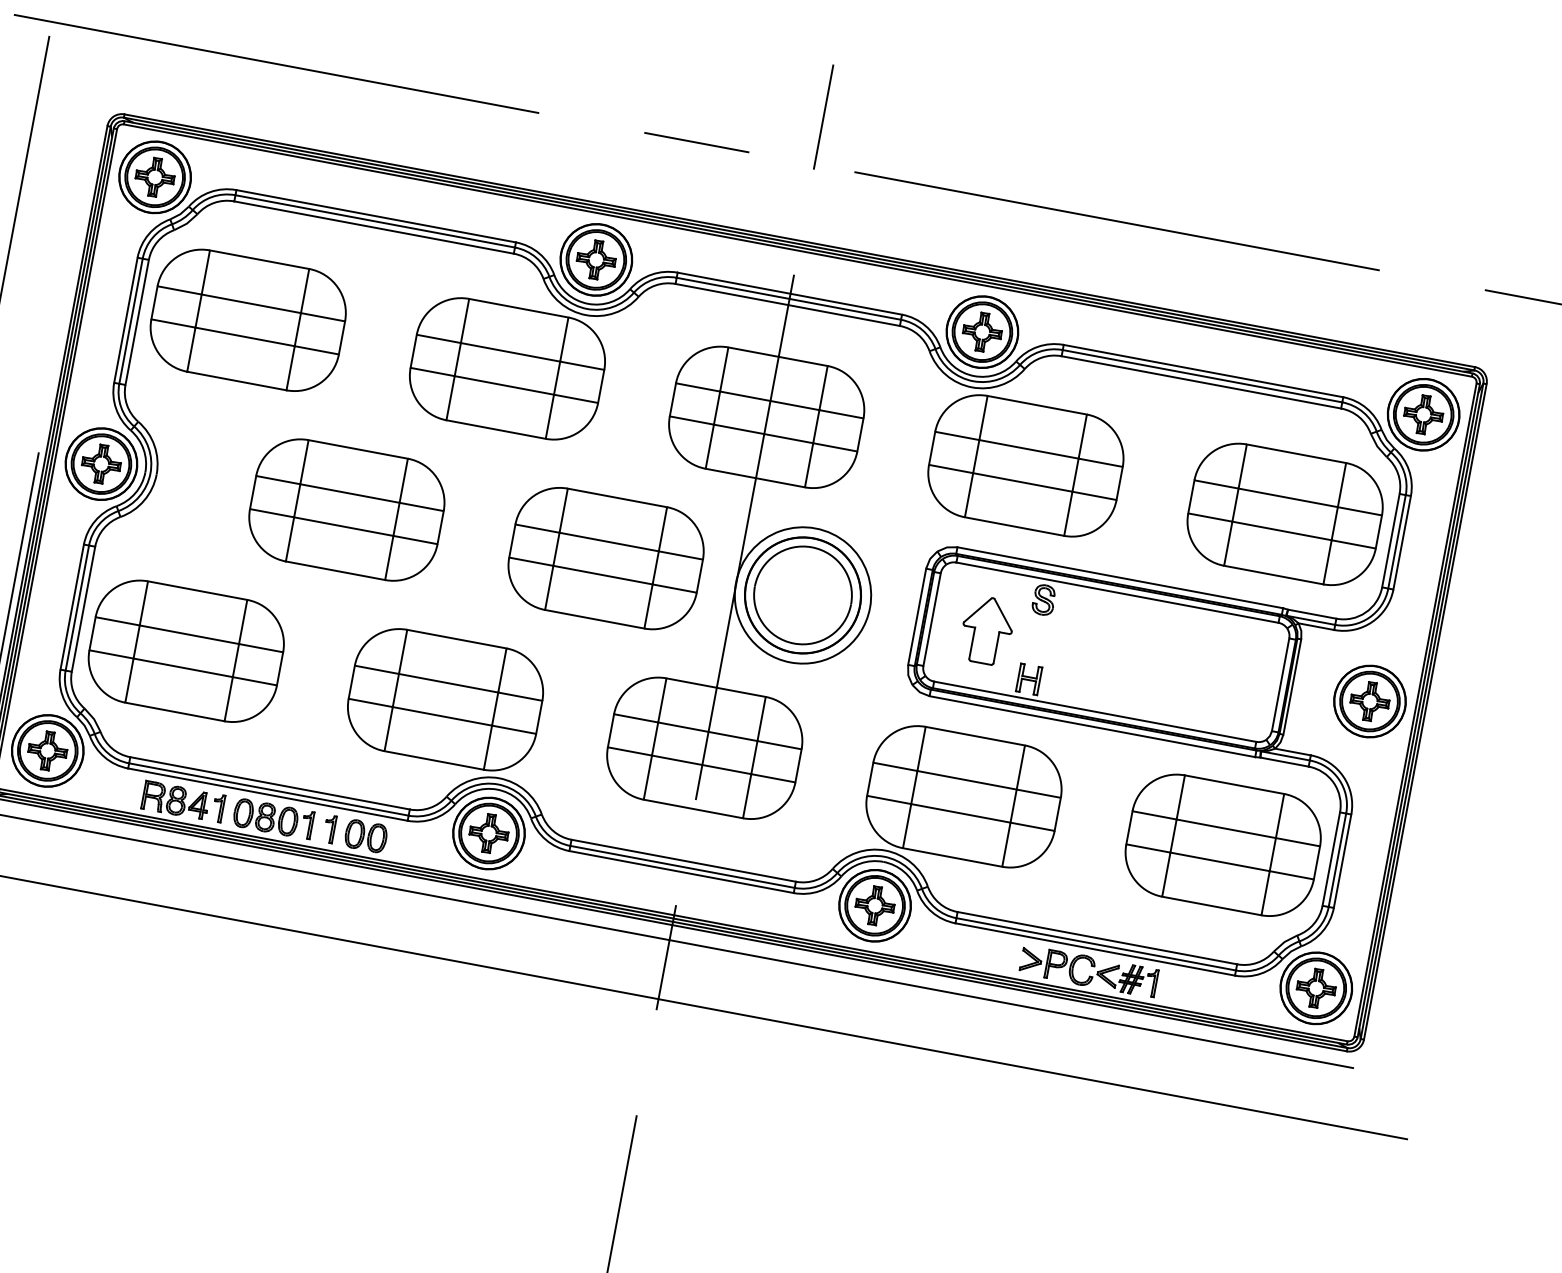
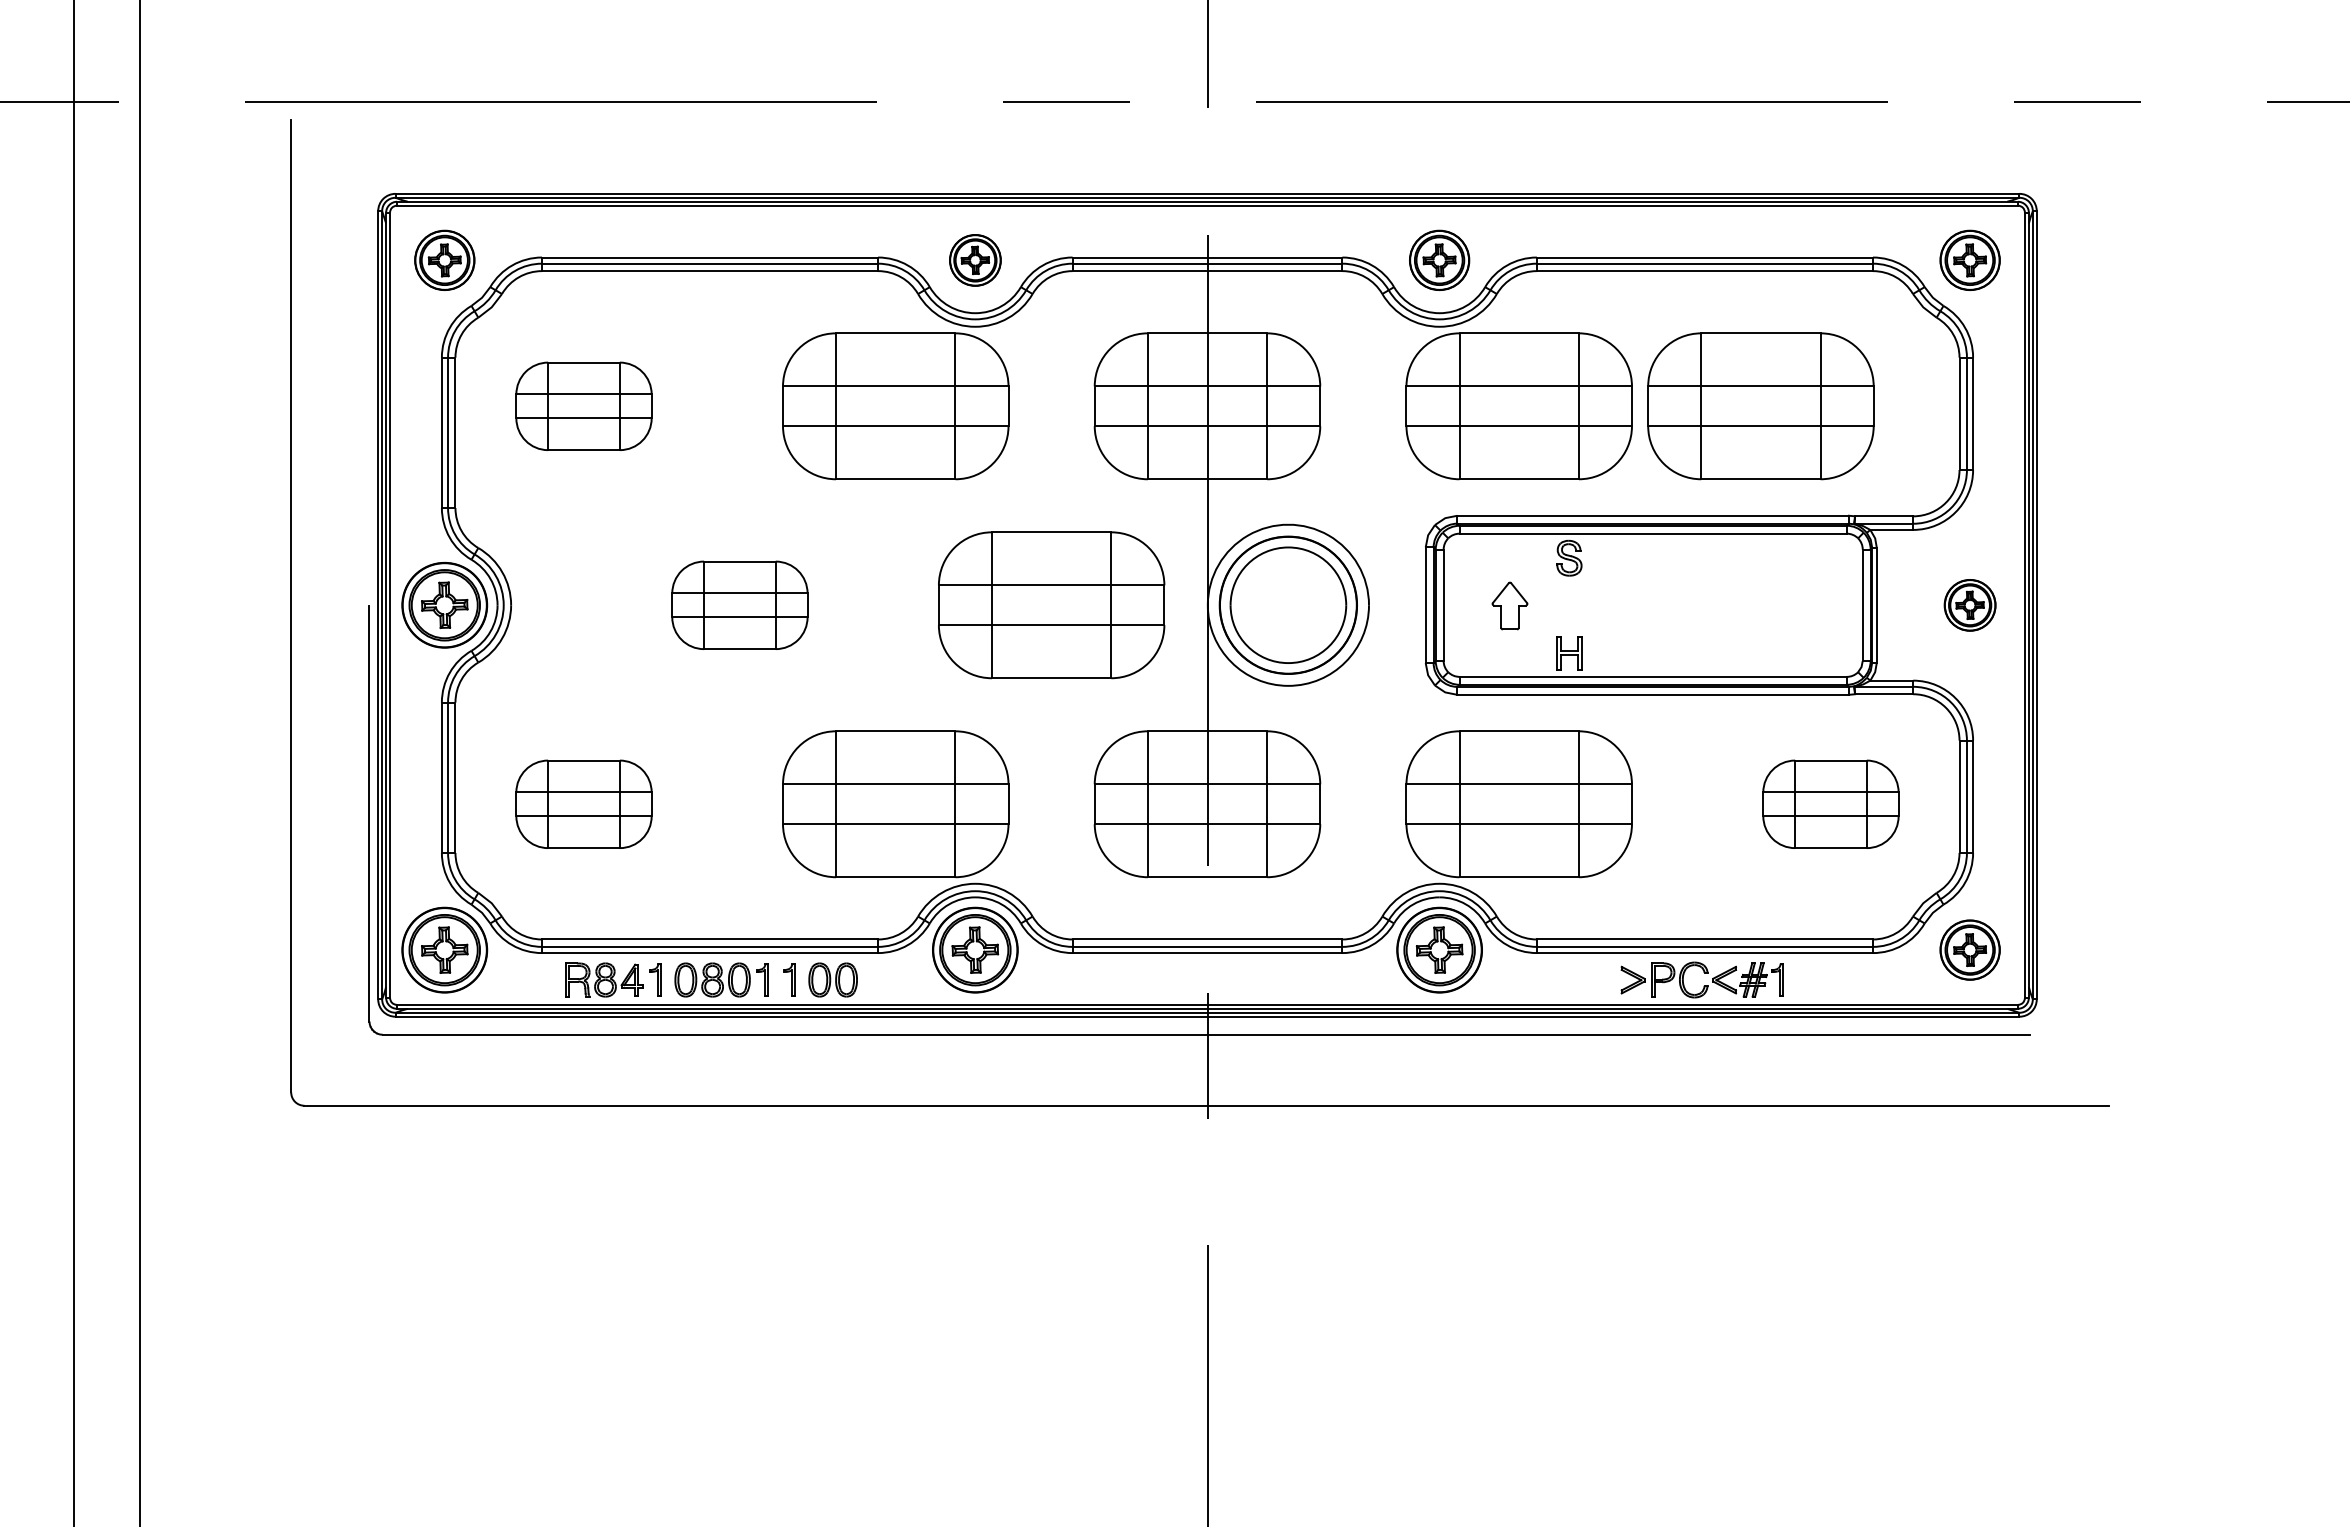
part: (154, 177) -> (444, 260), size x0.7
part: (596, 260) -> (975, 260), size x0.6
part: (247, 320) -> (583, 406), size x0.6
part: (982, 332) -> (1439, 260), size x0.7
part: (1423, 414) -> (1969, 260), size x0.7
part: (346, 510) -> (739, 605), size x0.6
part: (1284, 514) -> (1760, 406), moved
part: (986, 630) -> (1509, 605), size x0.6
part: (185, 651) -> (583, 804), size x0.6
part: (1369, 701) -> (1969, 605), size x0.6
part: (1222, 845) -> (1830, 804), size x0.6
part: (1315, 987) -> (1969, 949), size x0.7

